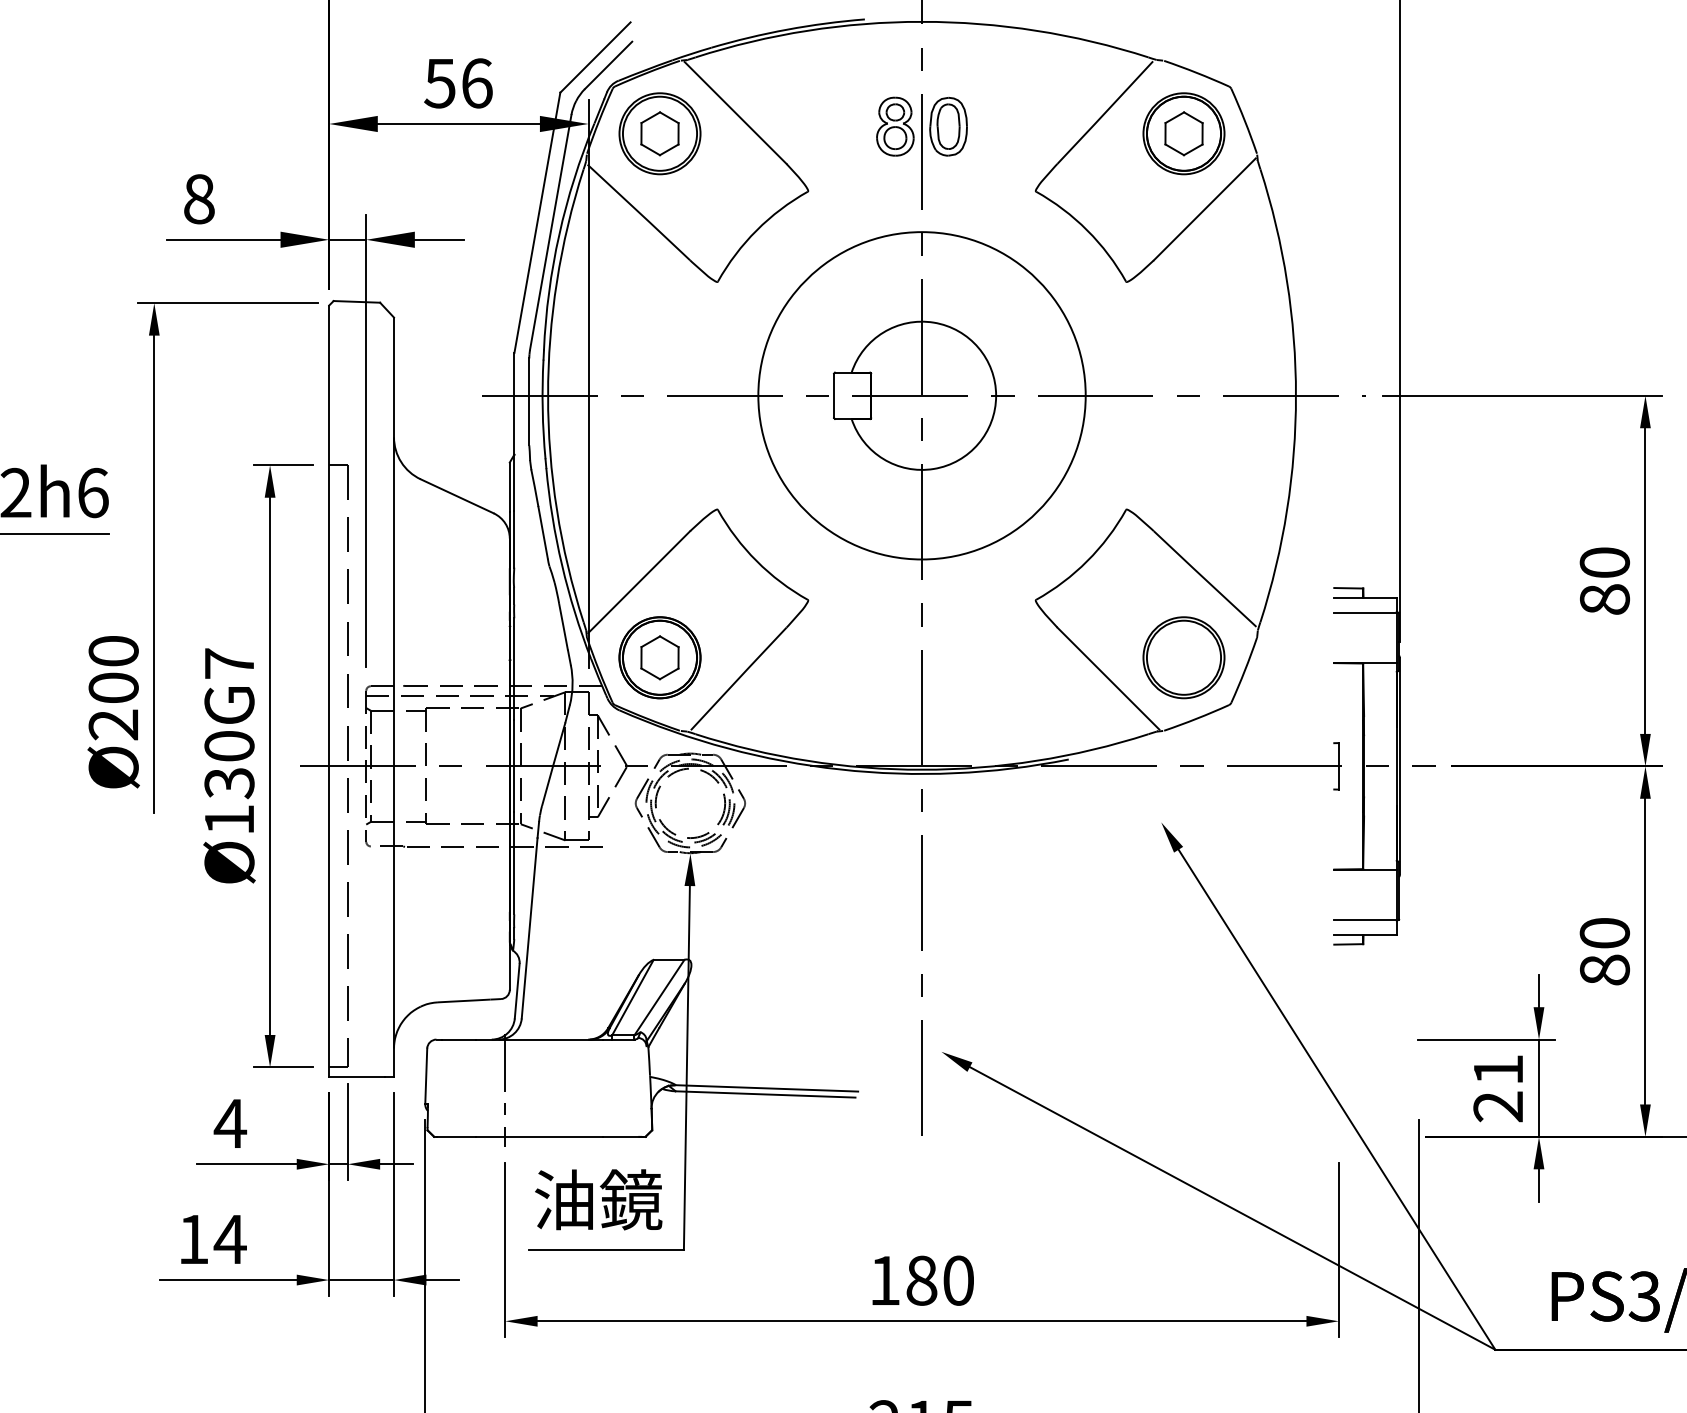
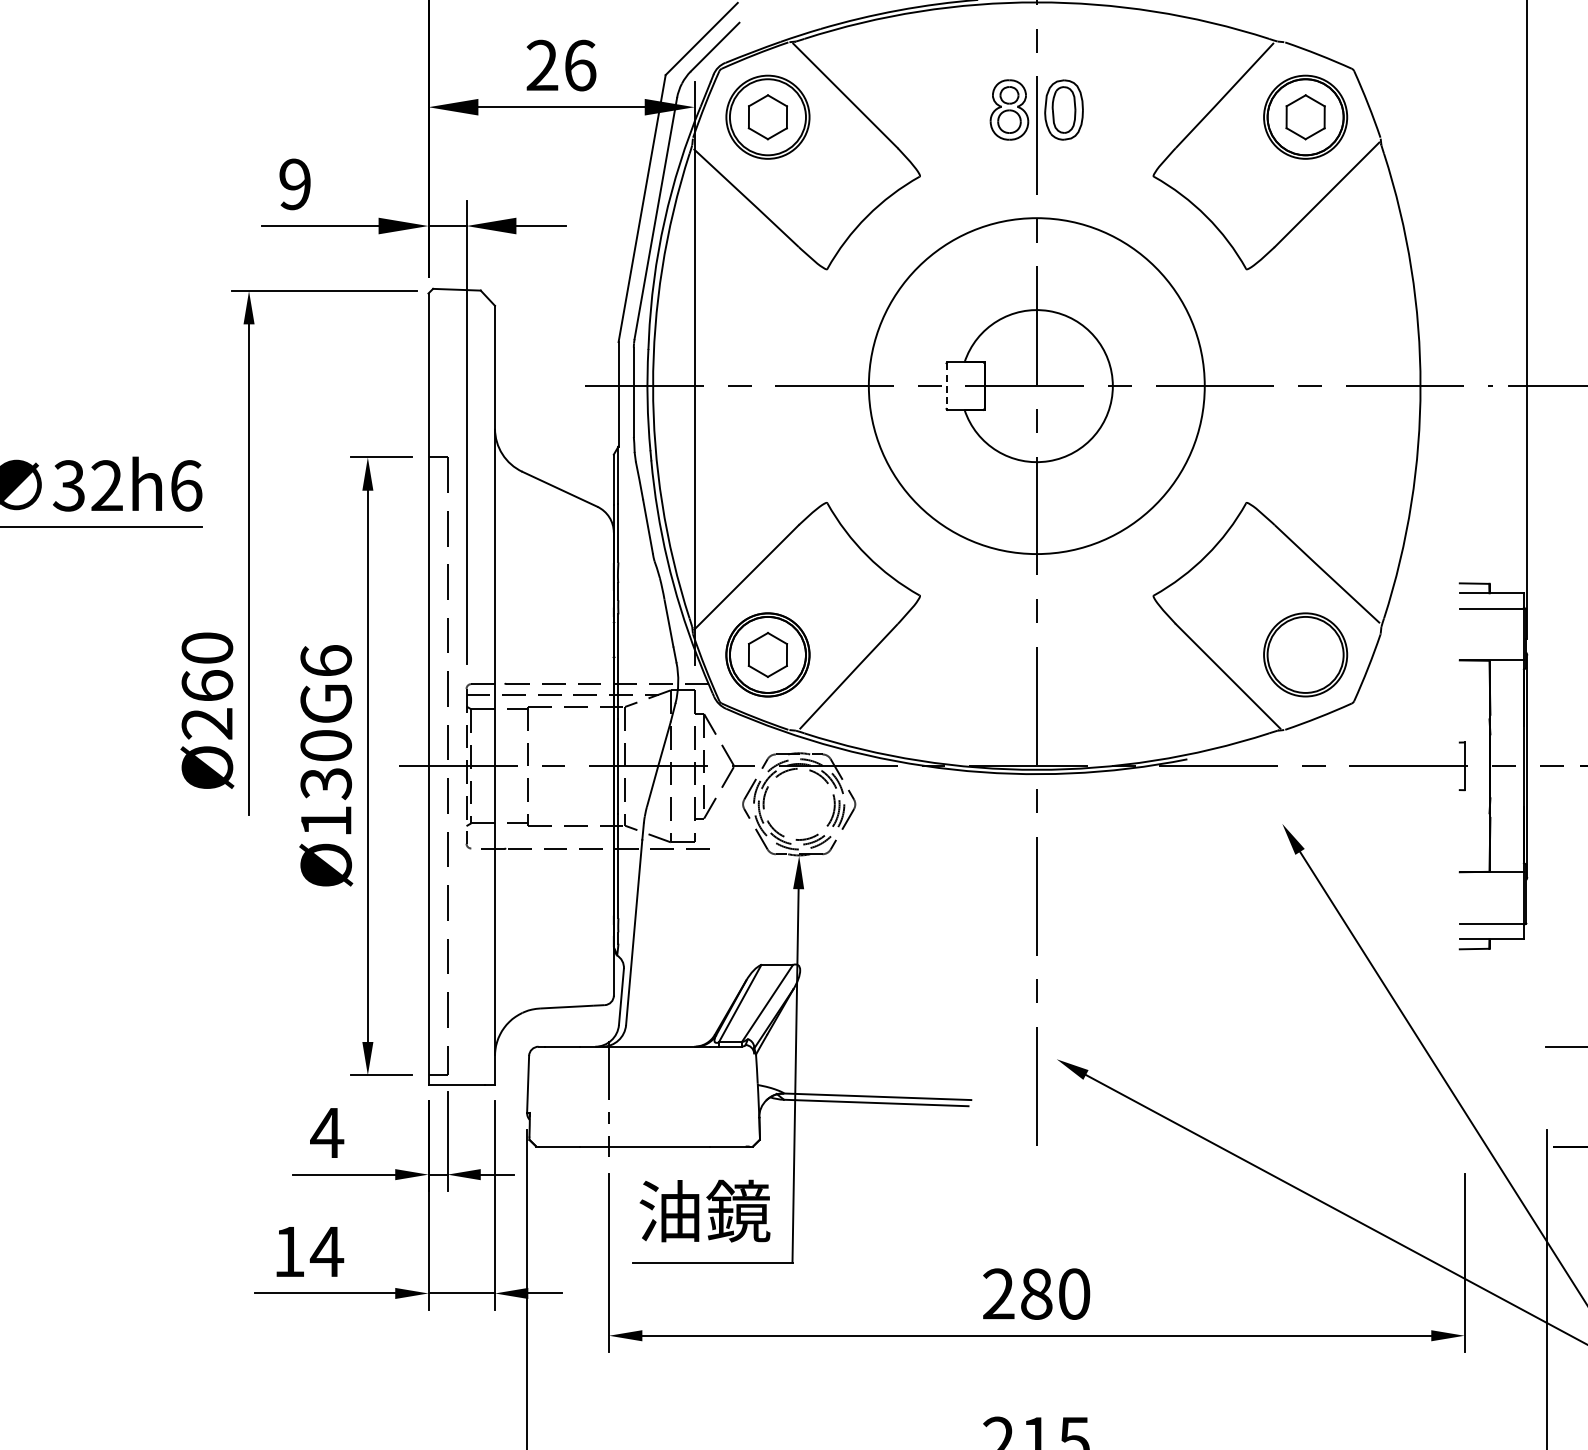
text: (439, 83) -> (541, 65), 56 -> 26
text: (199, 199) -> (295, 184), 8 -> 9
line: (834, 396) -> (947, 386), solid -> dashed
text: (229, 663) -> (326, 660), Ø130G7 -> Ø130G6
text: (113, 687) -> (207, 685), Ø200 -> Ø260
text: (884, 1279) -> (998, 1292), 180 -> 280

